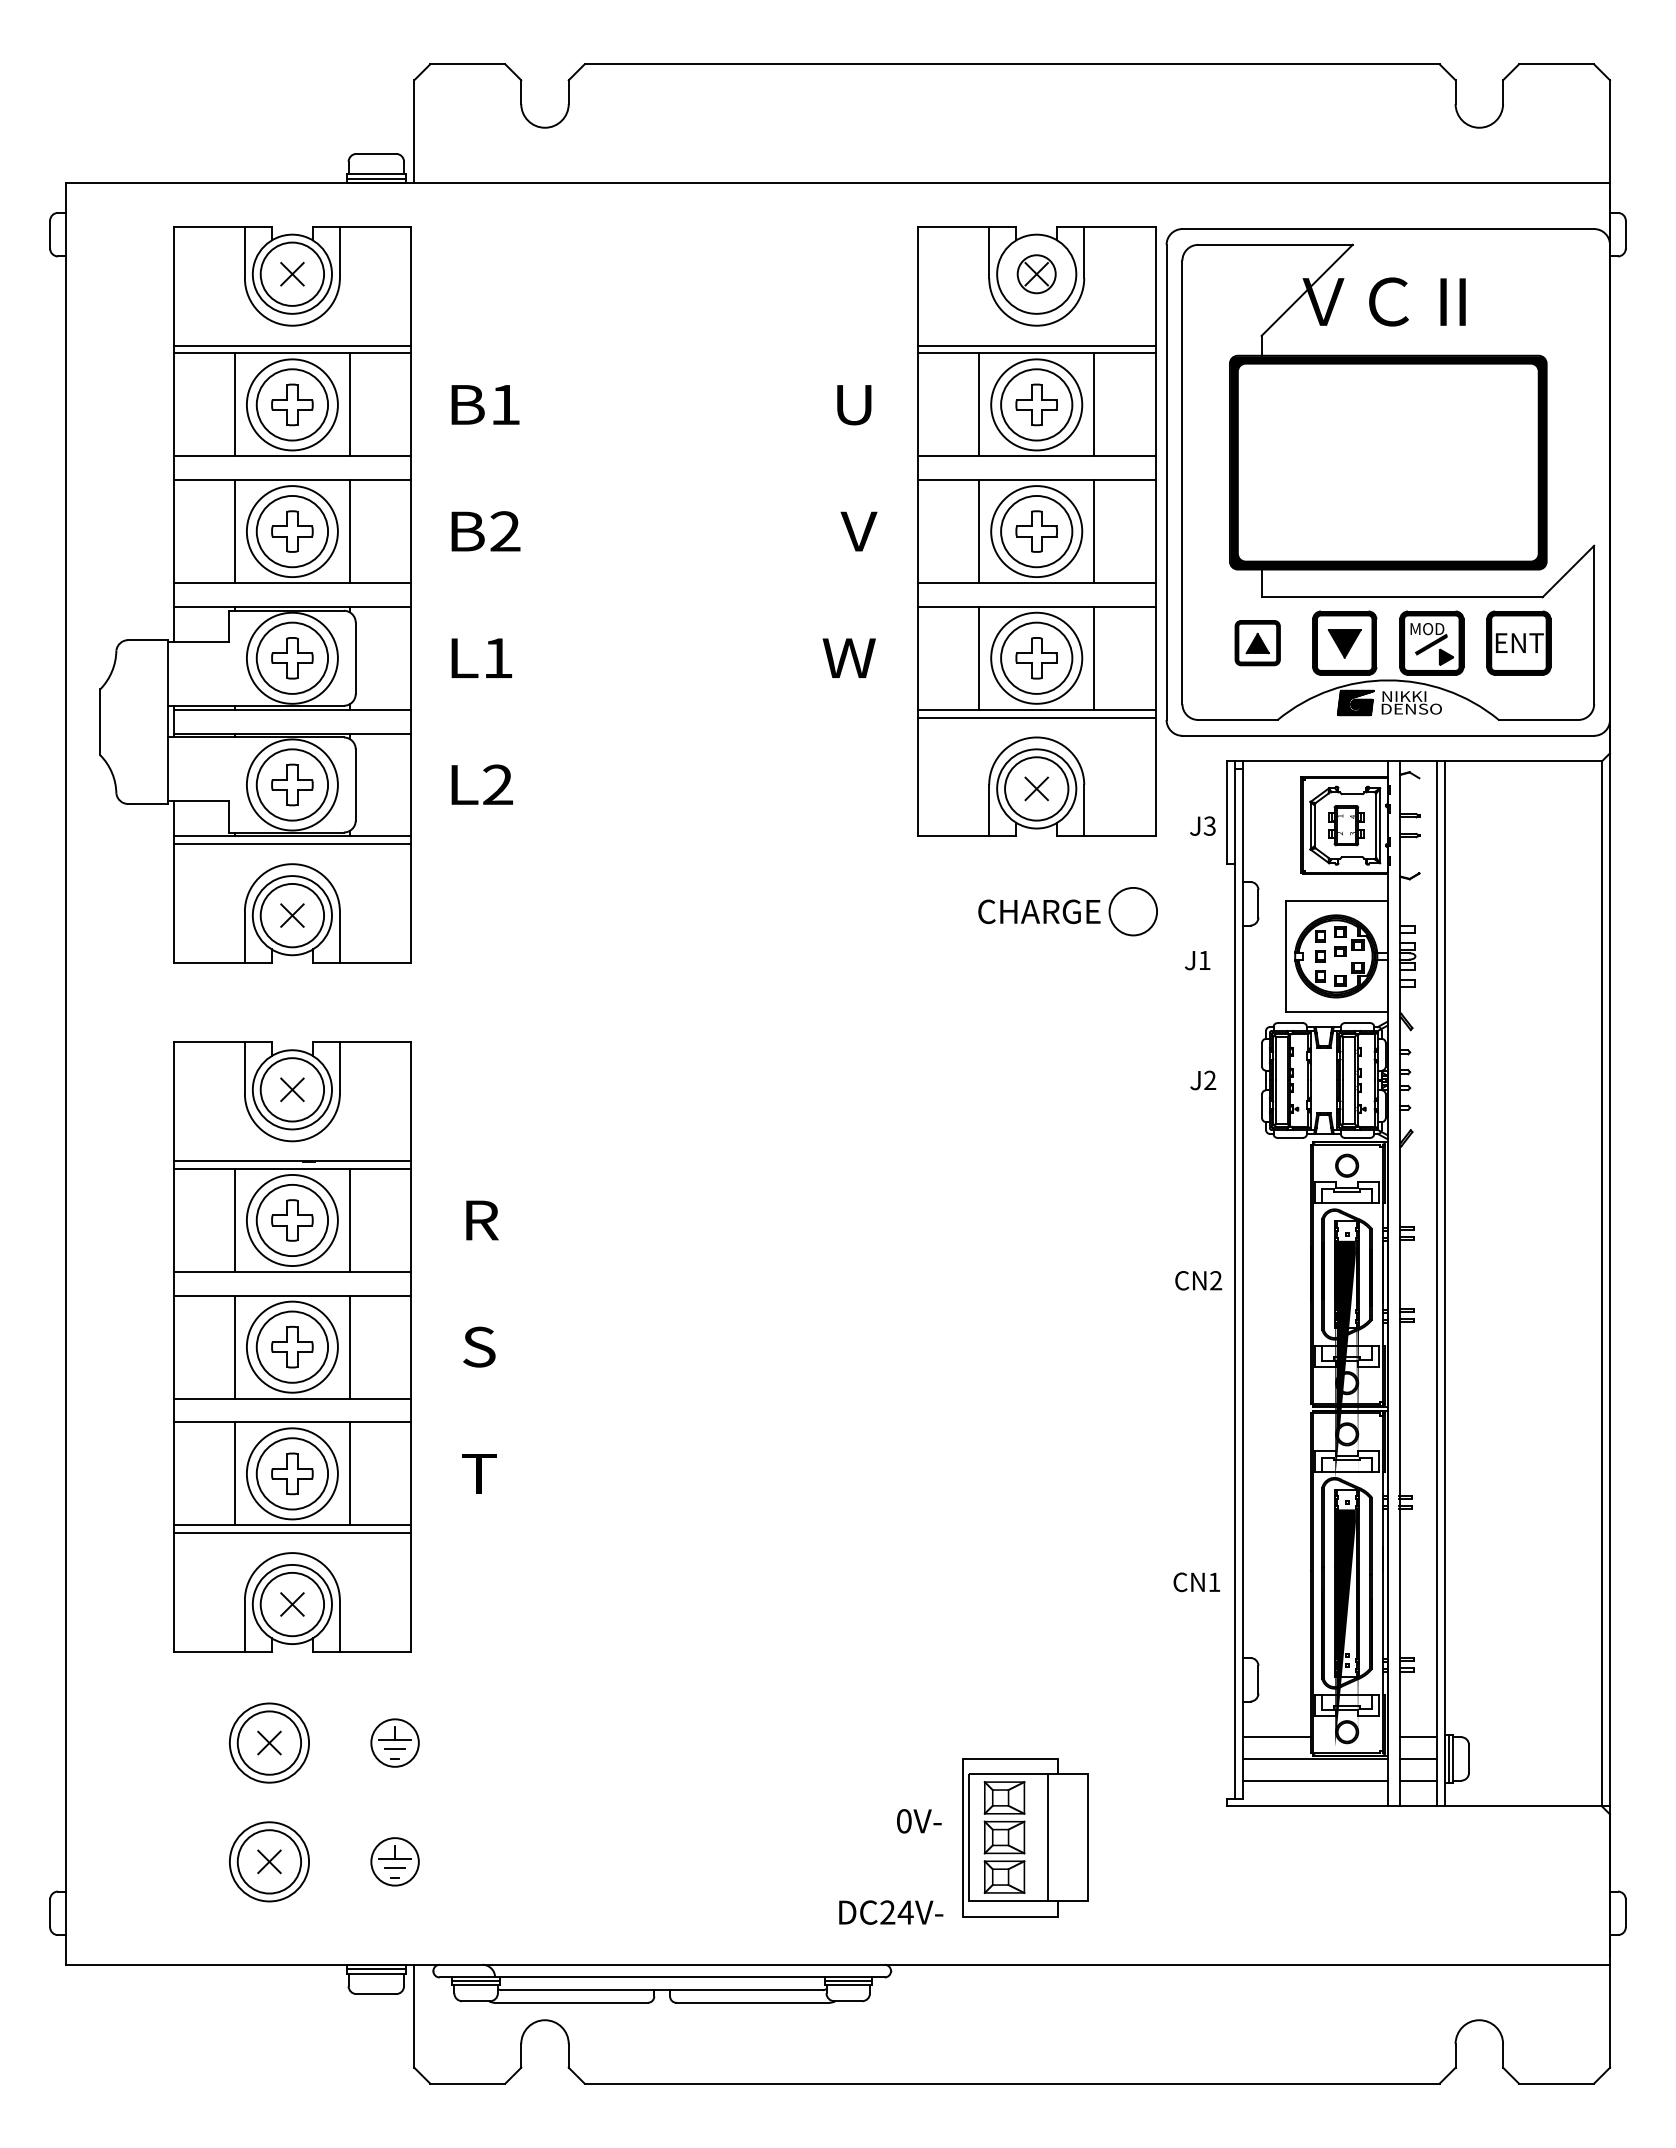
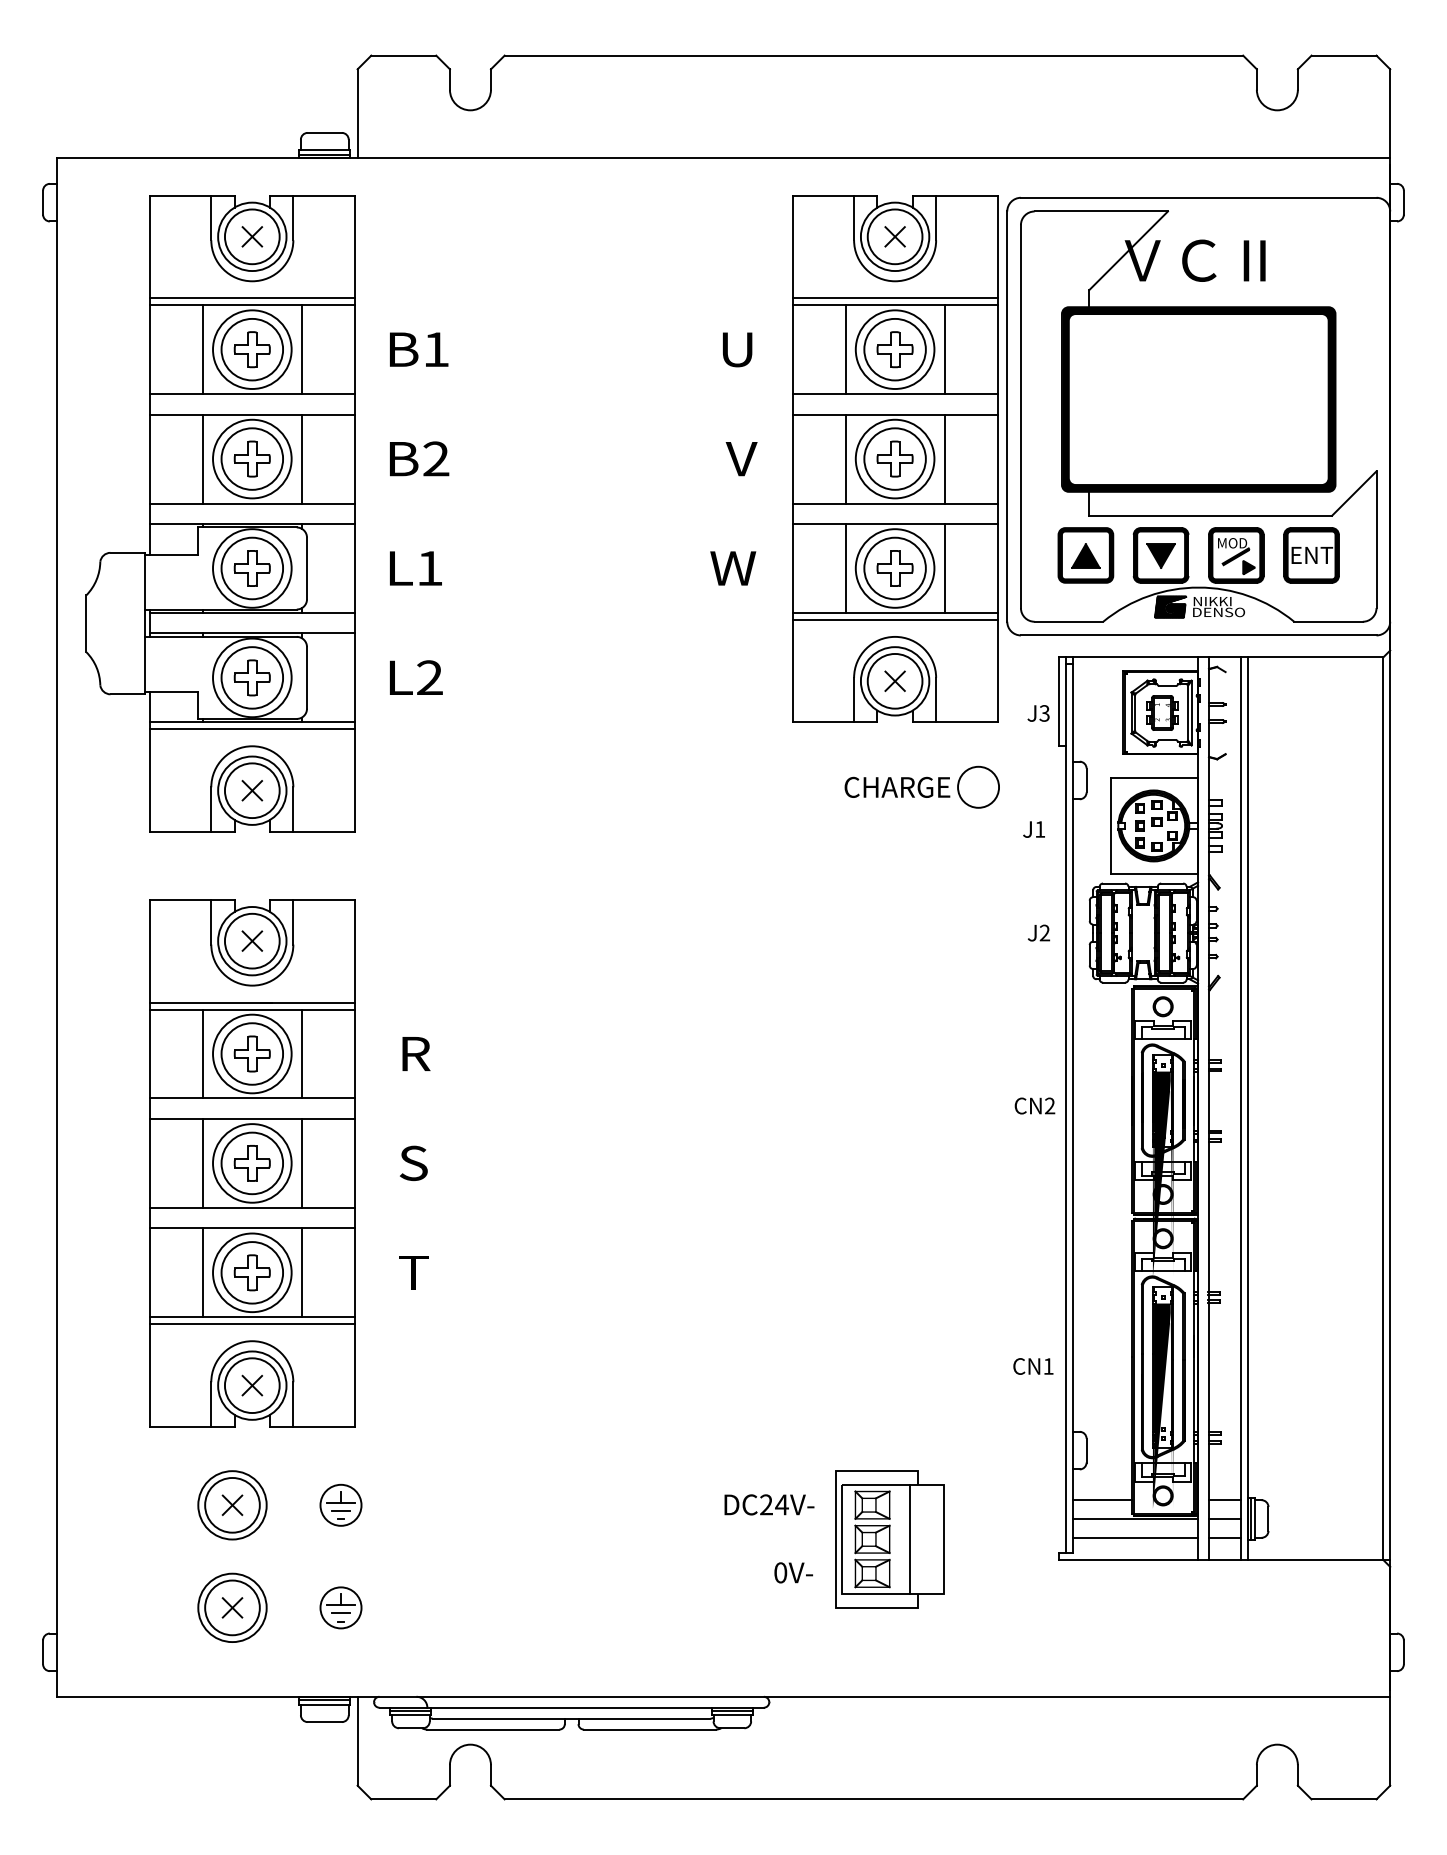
circle: (1036, 273) -> (894, 236), size x1.67
part: (1257, 642) -> (1085, 554), size x1.43
part: (1025, 1837) -> (890, 1539), moved
text: (891, 1912) -> (769, 1504), moved

